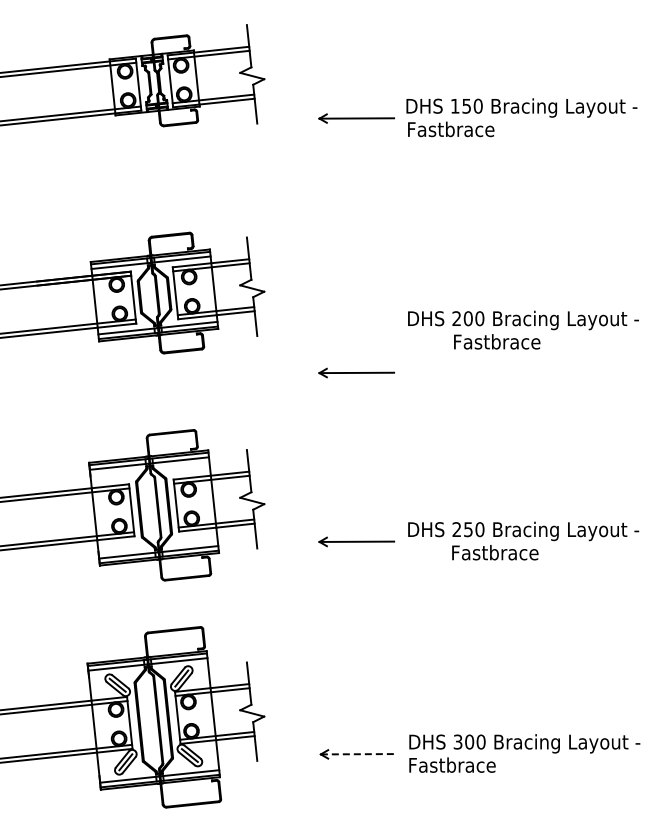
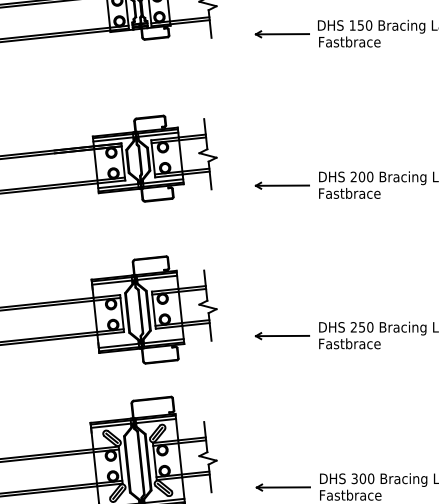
text: (497, 341) -> (350, 193), moved
part: (356, 372) -> (282, 185), moved
text: (495, 552) -> (350, 343), moved
line: (358, 754) -> (283, 487), dashed -> solid

